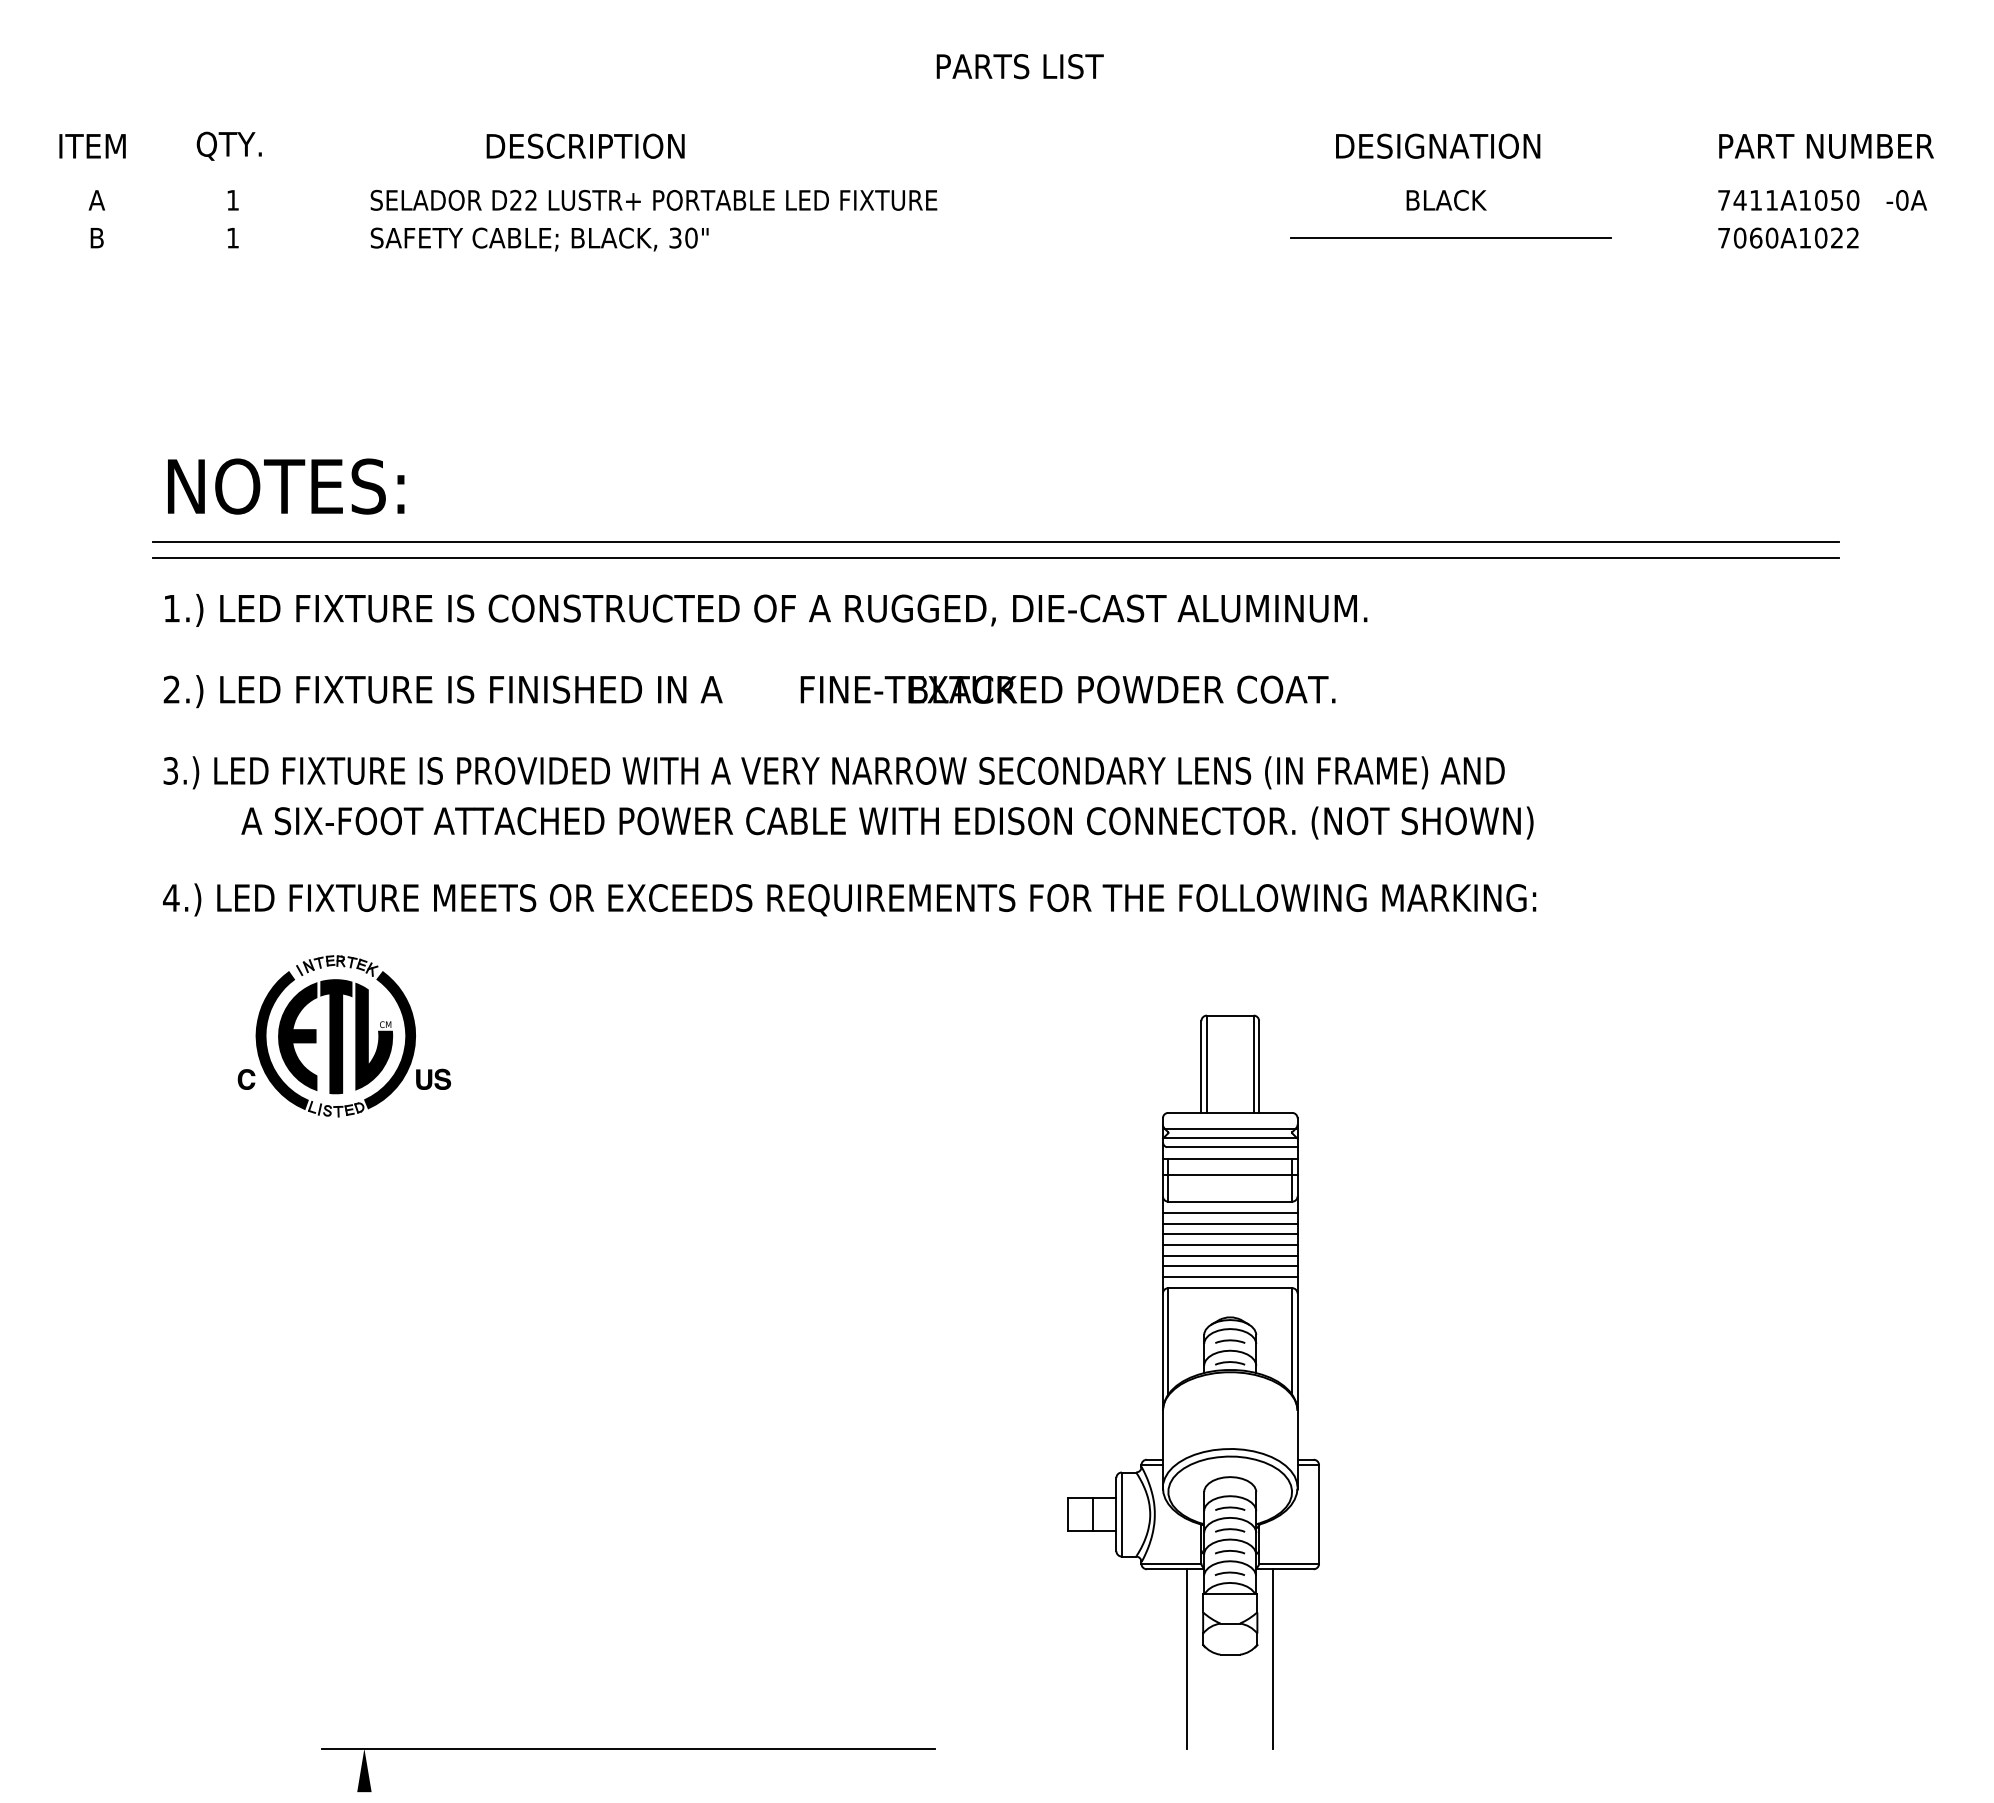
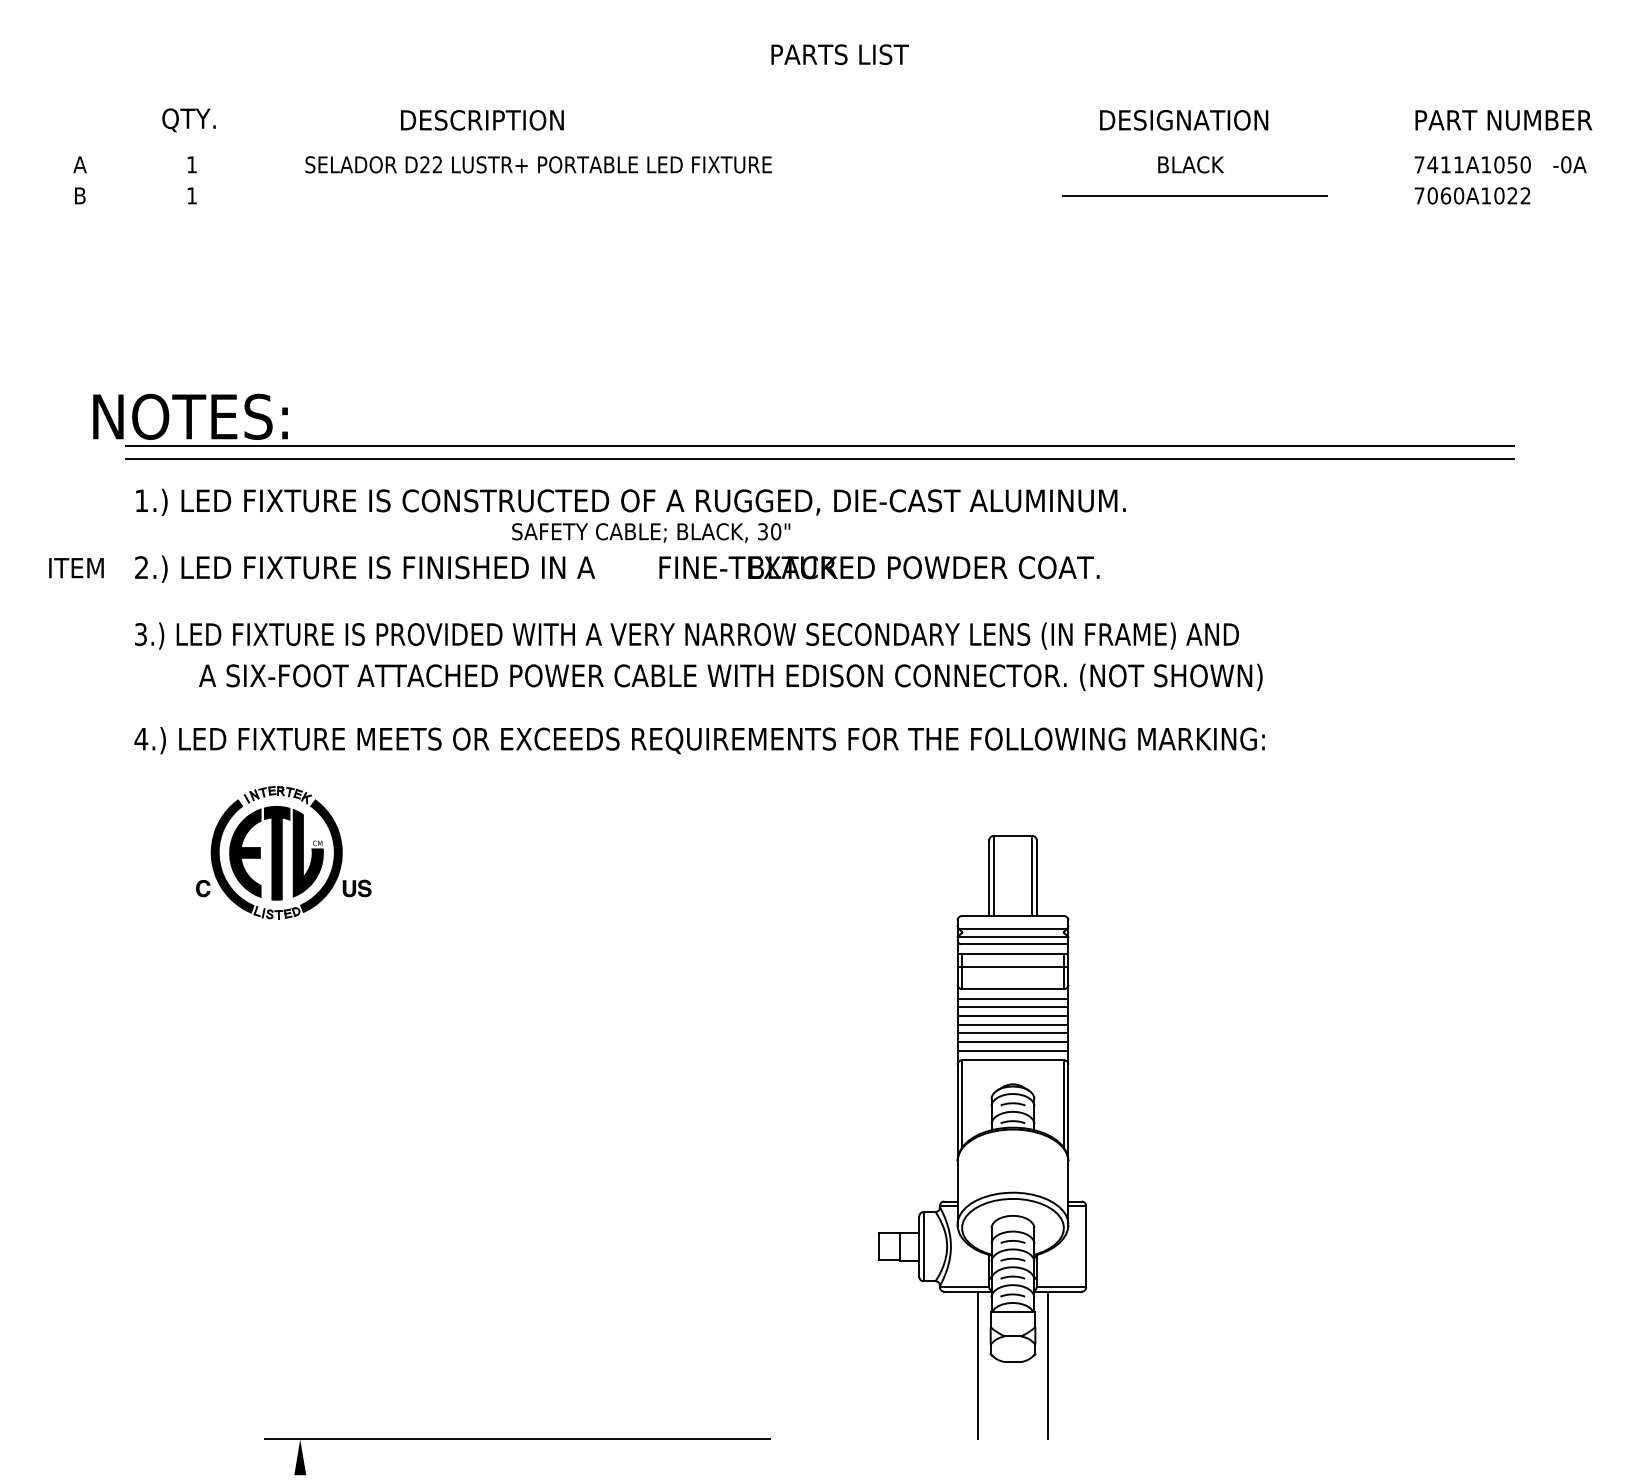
text: (92, 146) -> (76, 568), moved
text: (539, 239) -> (651, 532), moved
text: (286, 486) -> (190, 416), moved

